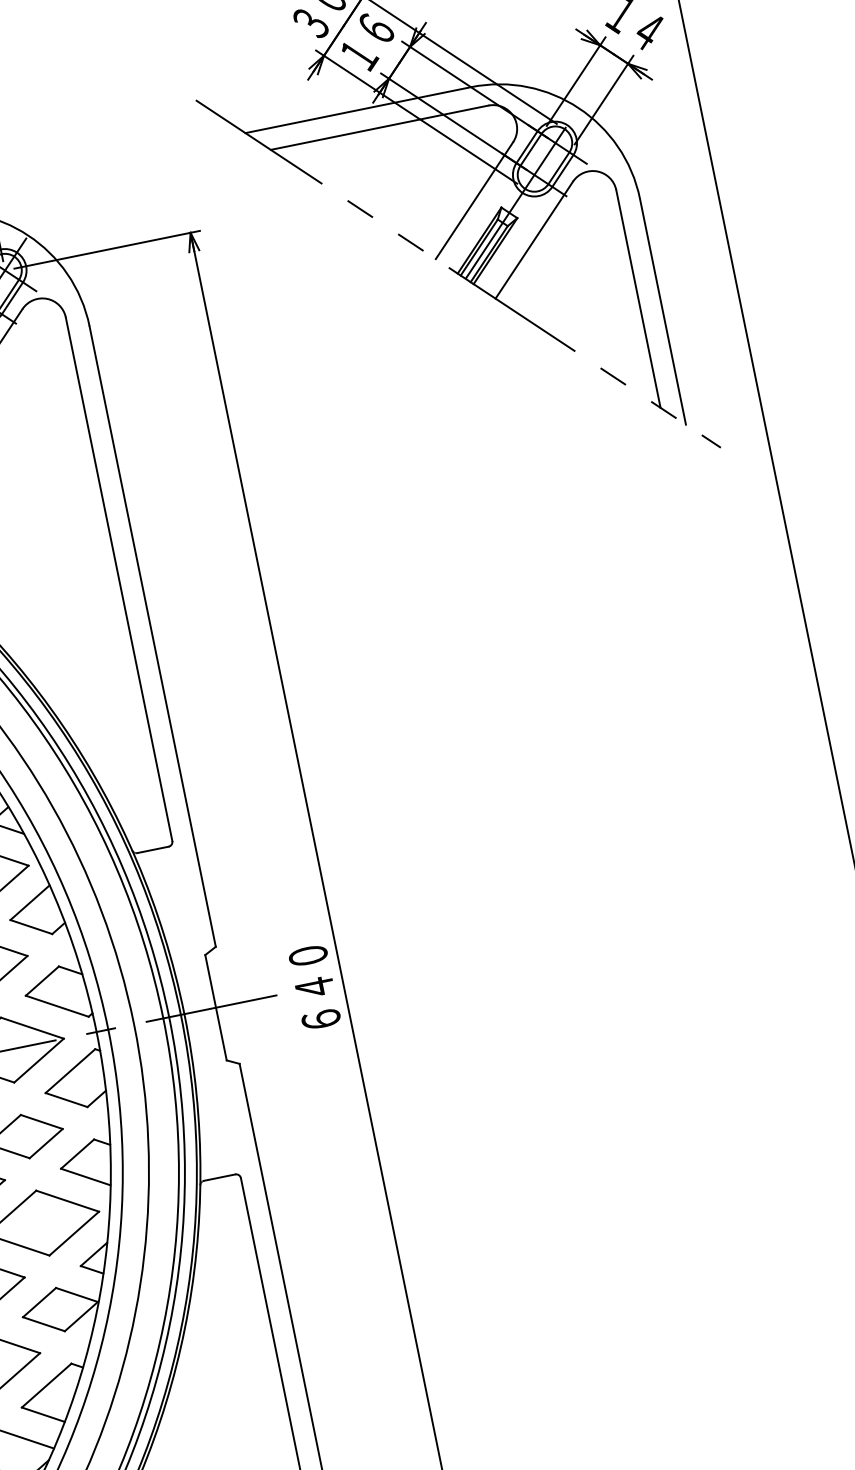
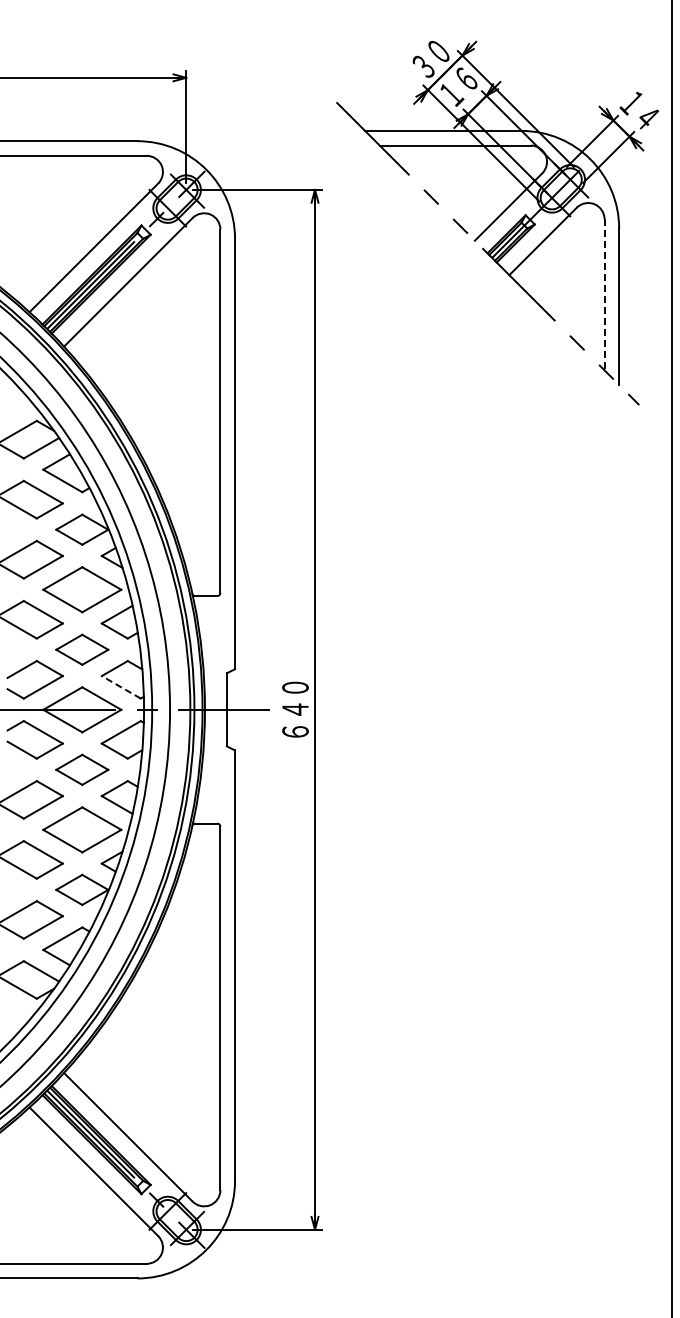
line: (638, 298) -> (604, 294), solid -> dashed
line: (57, 1006) -> (121, 687), solid -> dashed

